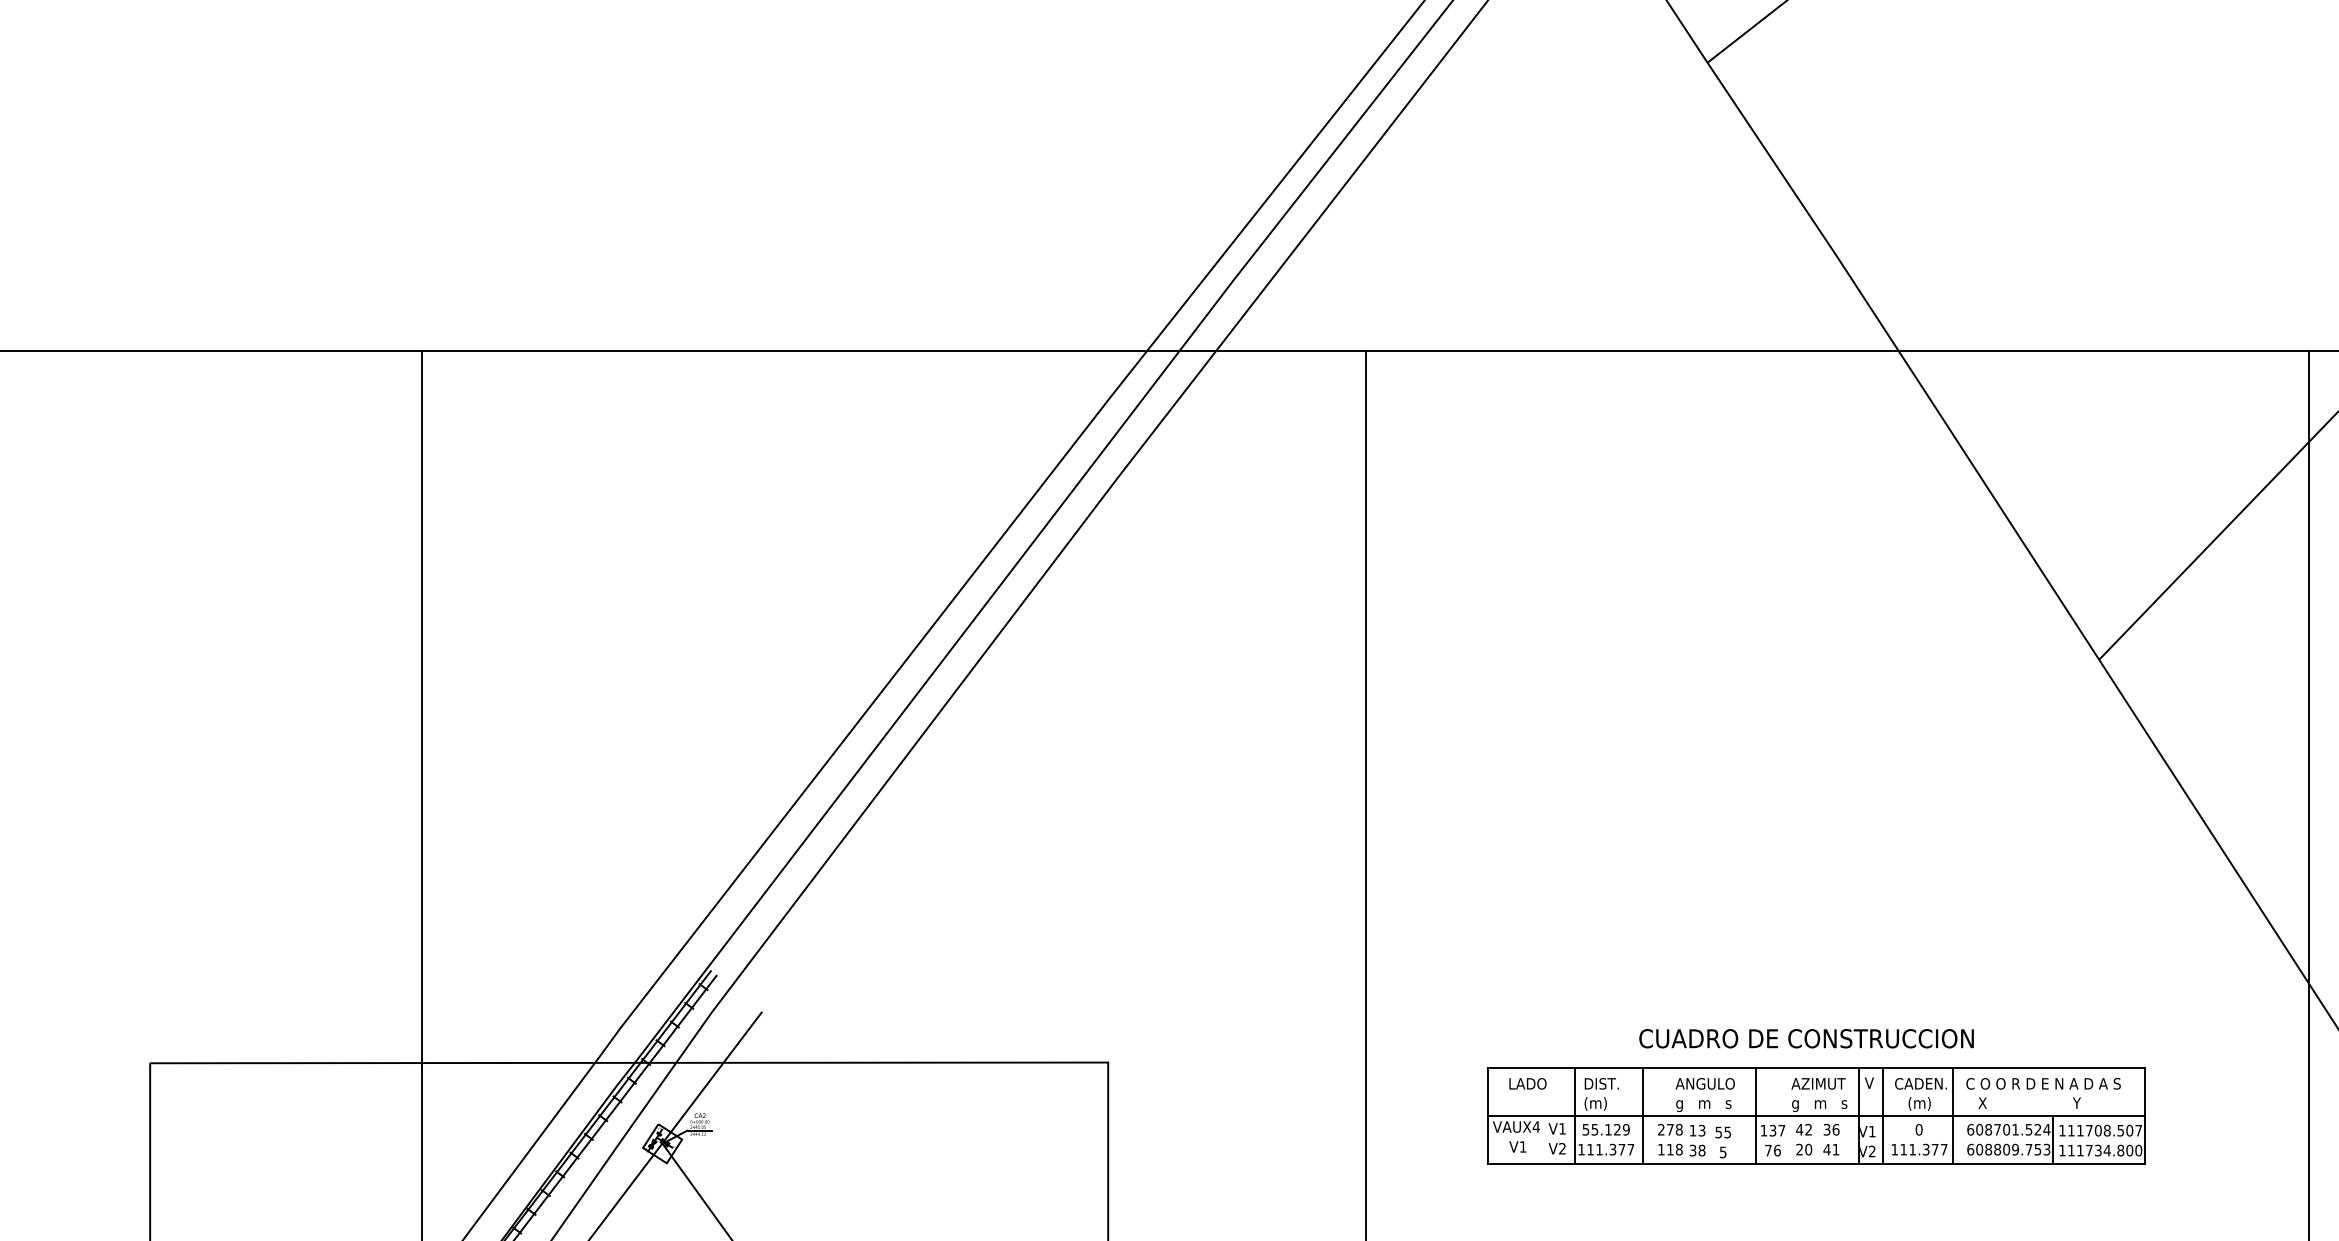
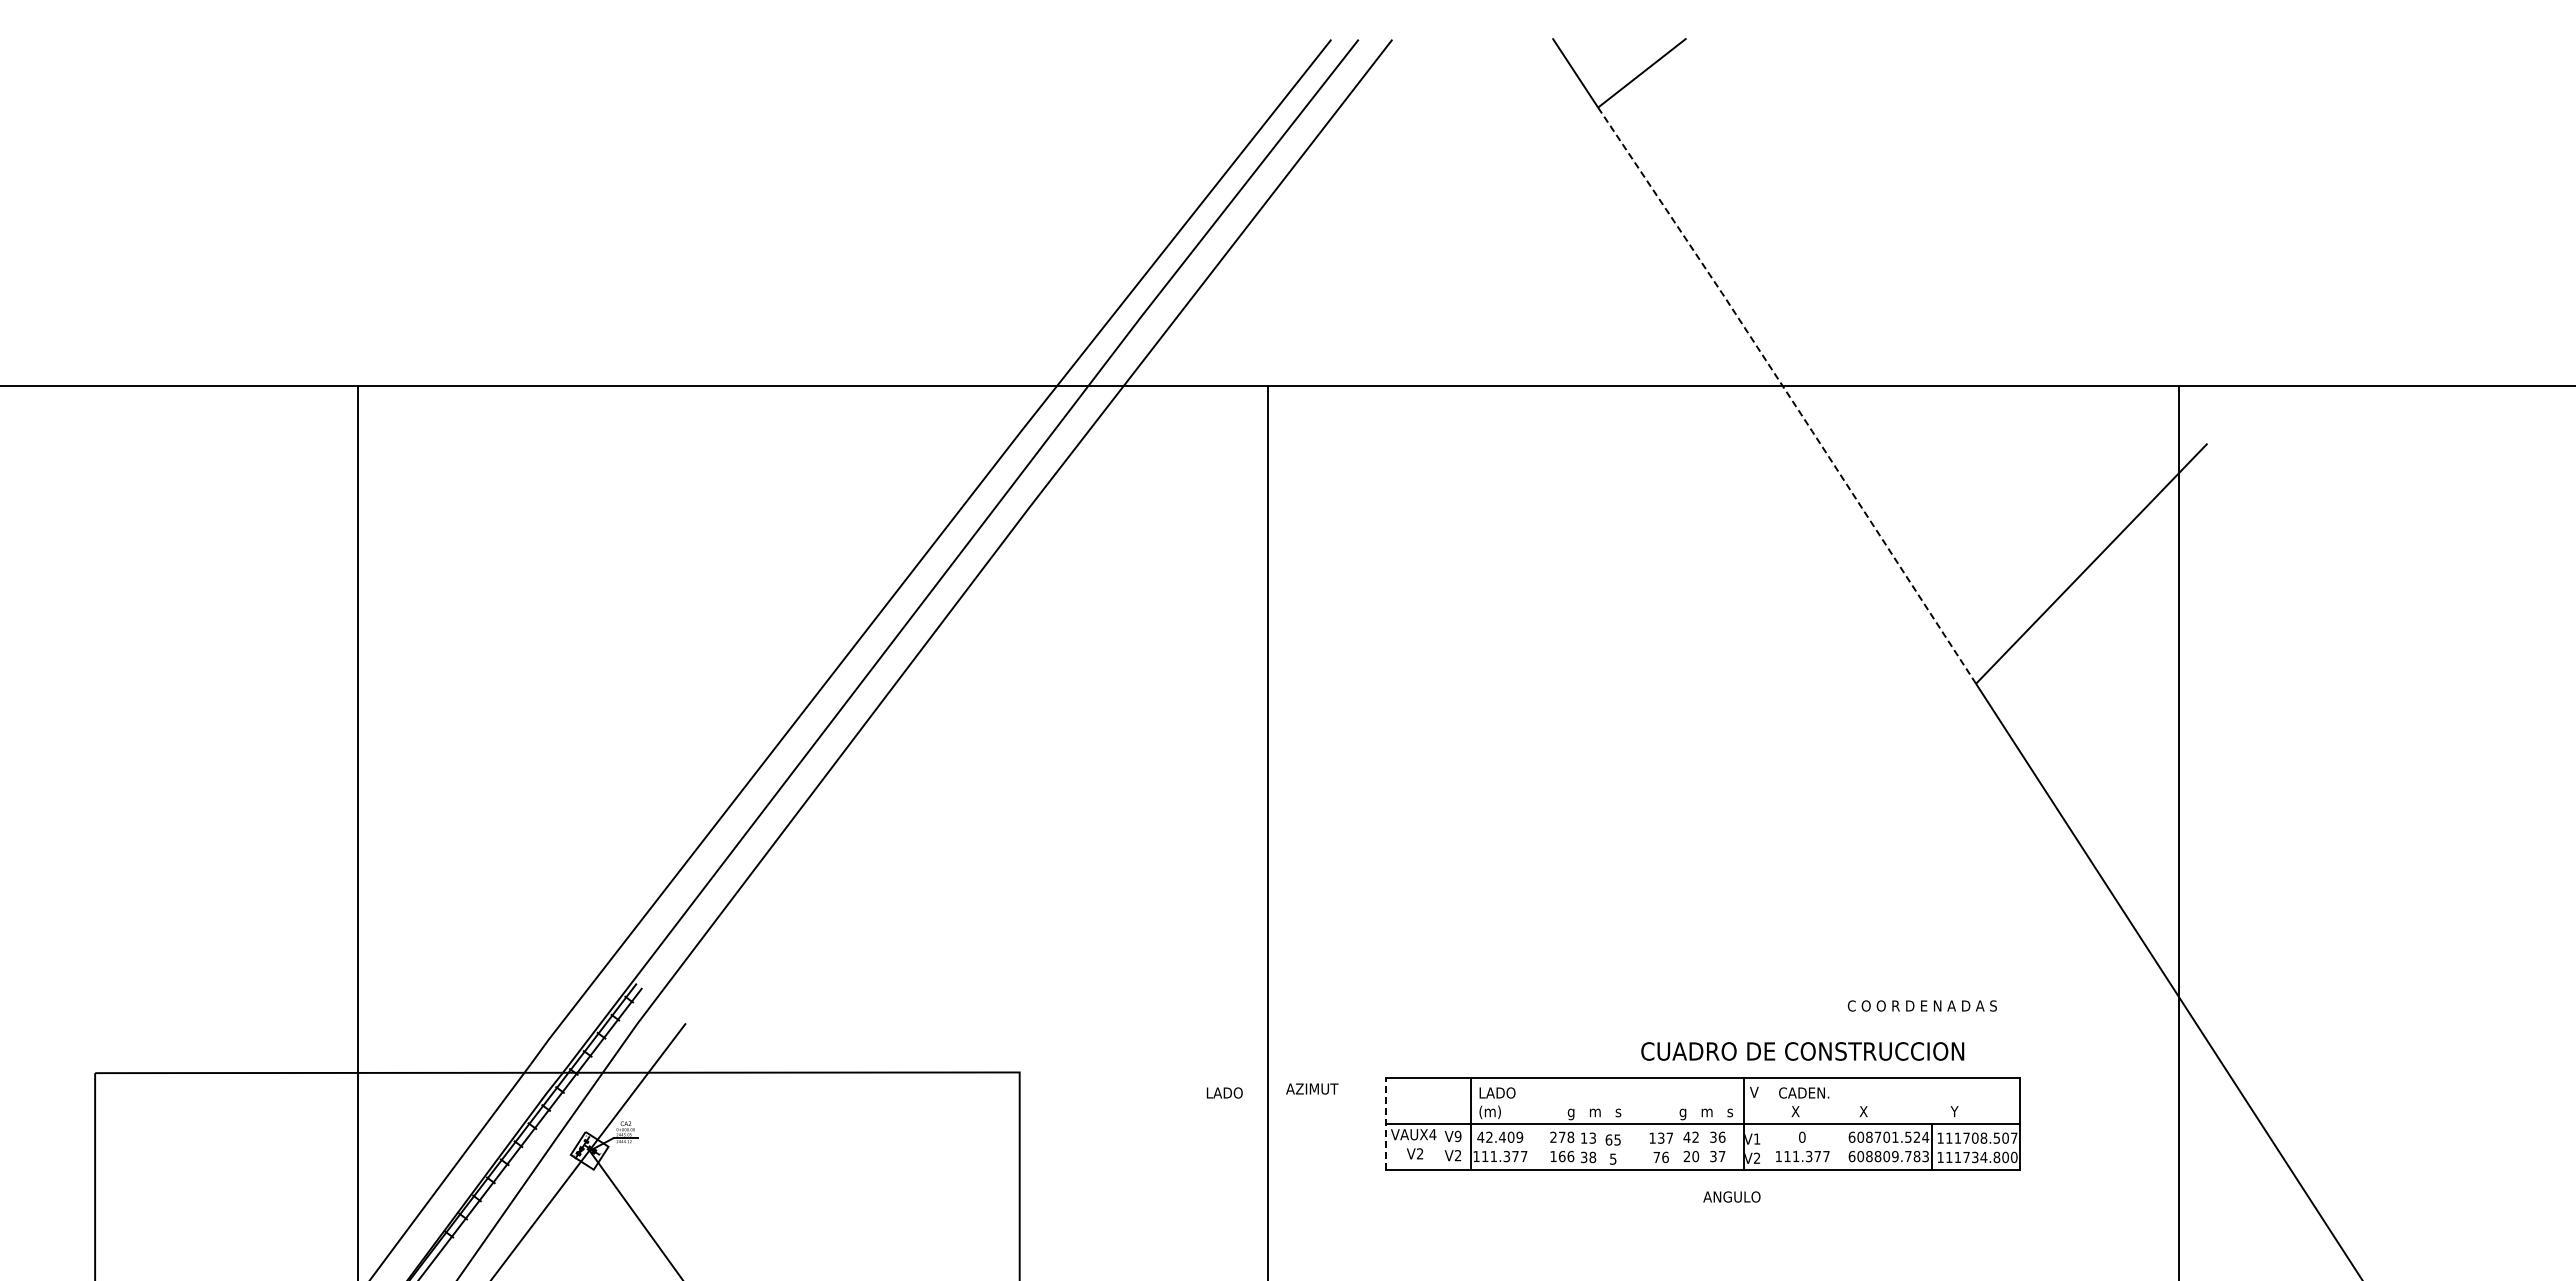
line: (1904, 360) -> (1788, 394), solid -> dashed
text: (1806, 1038) -> (1802, 1051), moved
text: (1527, 1083) -> (1224, 1092), moved
text: (1604, 1083) -> (1498, 1092), DIST. -> LADO
text: (1704, 1083) -> (1731, 1196), moved
text: (1818, 1083) -> (1312, 1088), moved
text: (2042, 1083) -> (1921, 1005), moved
text: (1919, 1104) -> (1802, 1112), (m) -> X
line: (1488, 1116) -> (1386, 1124), solid -> dashed
line: (1643, 1116) -> (1536, 1124), removed
line: (1755, 1116) -> (1644, 1124), removed
line: (1883, 1116) -> (1767, 1124), removed
line: (1953, 1116) -> (1835, 1124), removed
text: (1561, 1128) -> (1457, 1136), V1 -> V9
text: (1601, 1128) -> (1495, 1136), 55.129 -> 42.409
text: (1718, 1132) -> (1608, 1139), 55 -> 65
text: (1522, 1146) -> (1419, 1153), V1 -> V2
text: (1674, 1149) -> (1566, 1156), 118 -> 166
text: (1831, 1149) -> (1717, 1156), 41 -> 37
text: (2037, 1149) -> (1916, 1156), 608809.753 -> 608809.783

